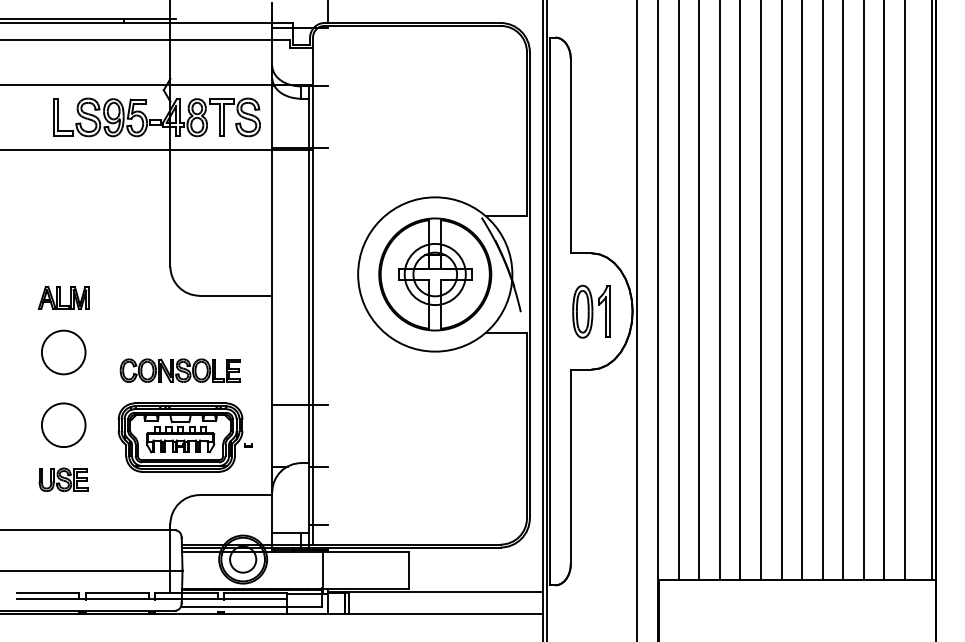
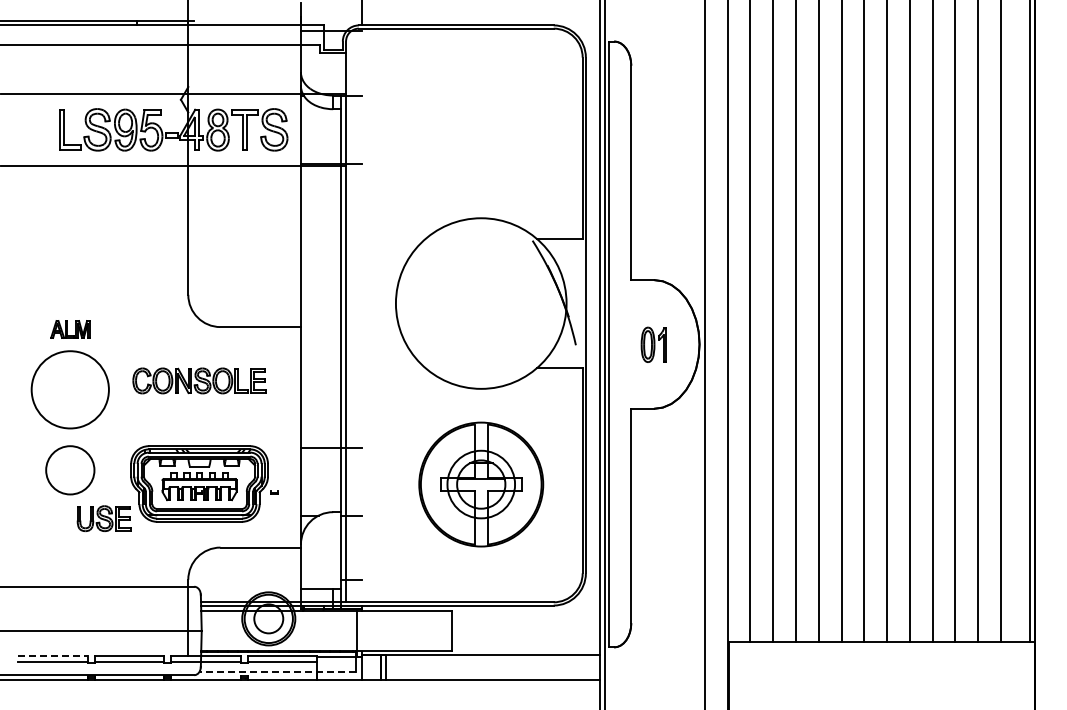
part: (435, 274) -> (481, 484), moved
part: (63, 297) -> (70, 329), size x0.7
part: (590, 311) -> (653, 344), size x0.6
circle: (63, 352) -> (70, 389), size x1.6
part: (180, 370) -> (199, 380), moved
part: (62, 479) -> (103, 518), moved
line: (48, 592) -> (53, 655), solid -> dashed
line: (251, 607) -> (277, 671), solid -> dashed

